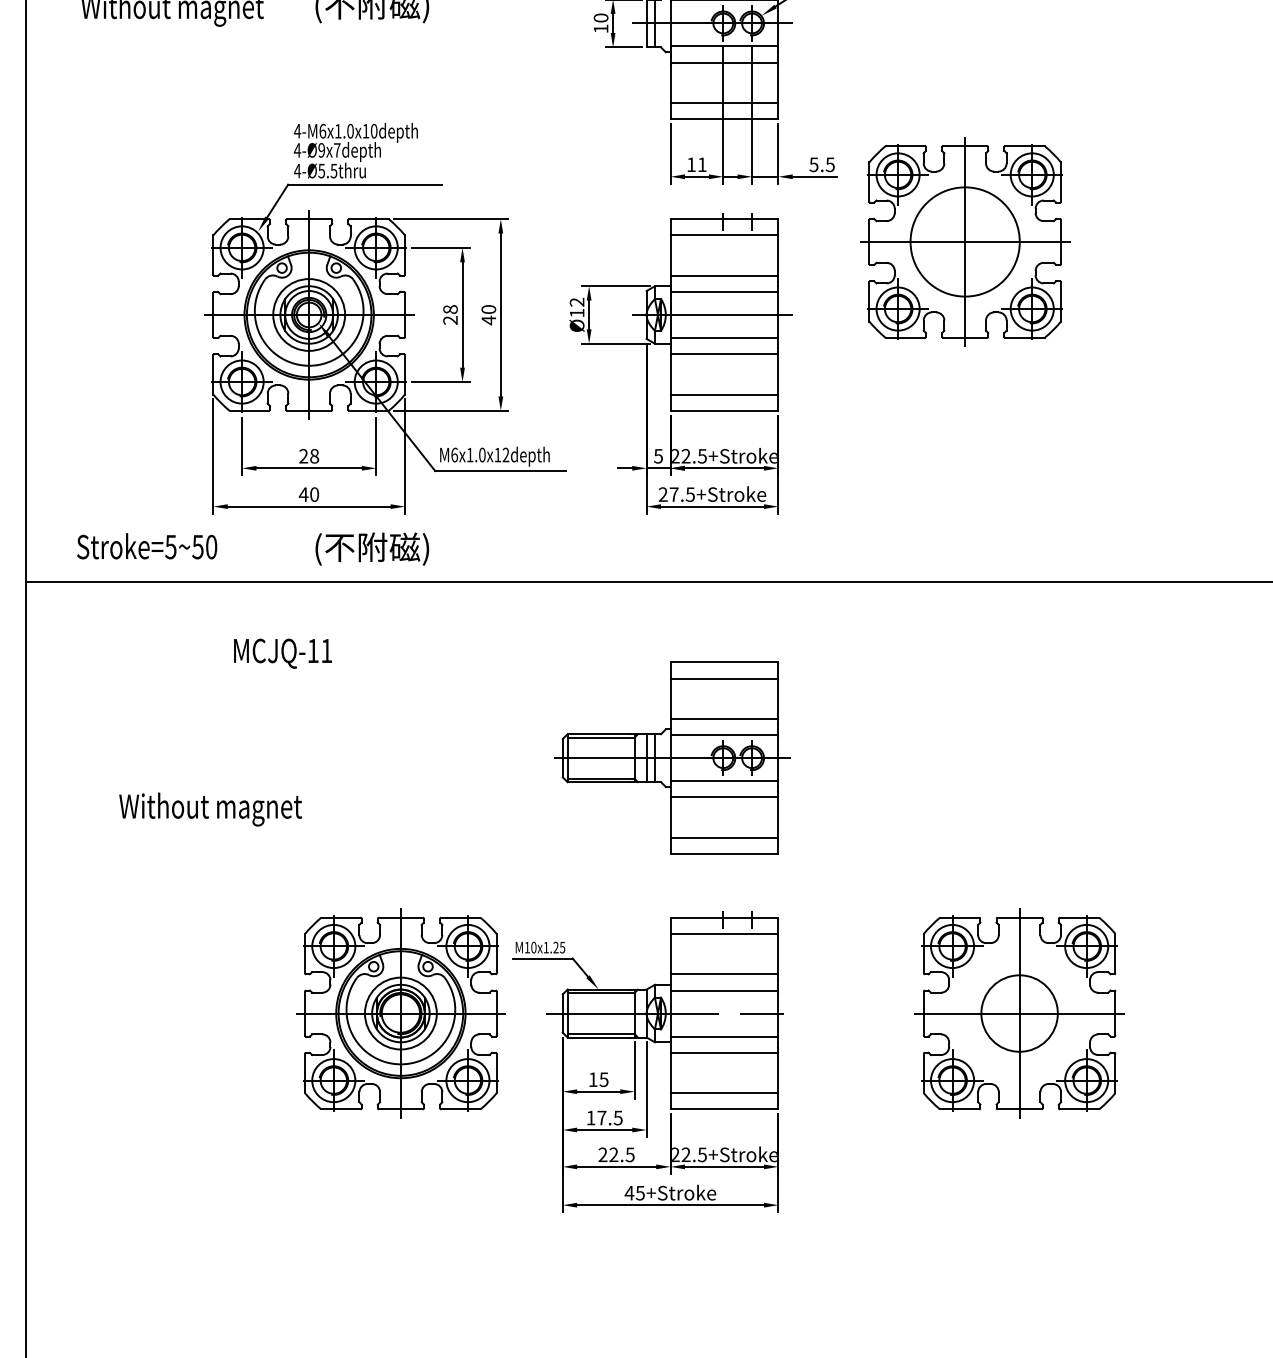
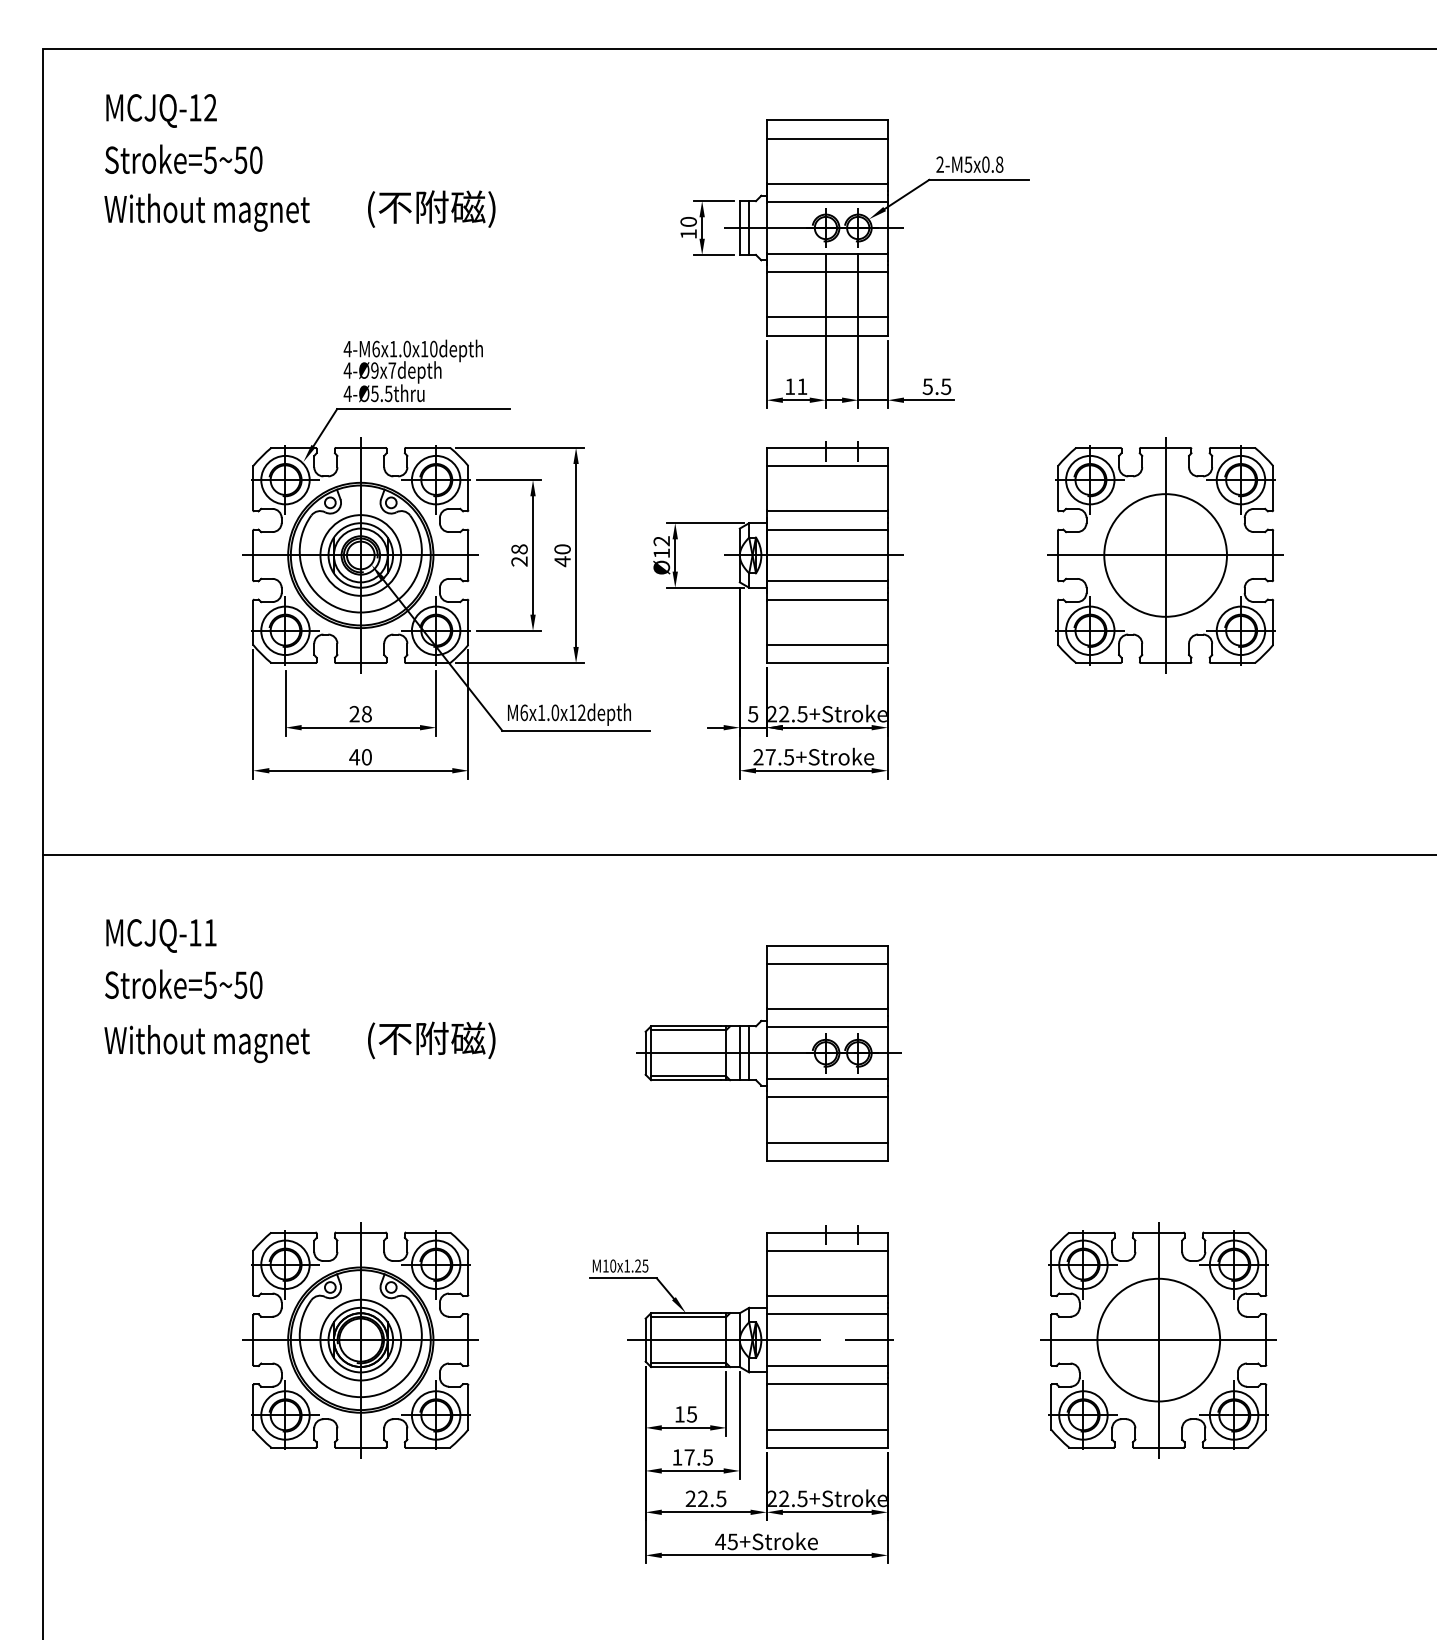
part: (965, 242) -> (1165, 555), moved
text: (146, 545) -> (183, 983), moved
text: (372, 549) -> (431, 1040), moved
text: (283, 653) -> (161, 935), moved
text: (210, 810) -> (206, 1044), moved
part: (400, 1013) -> (360, 1340), moved
circle: (1019, 1013) -> (1158, 1339), size x1.43

